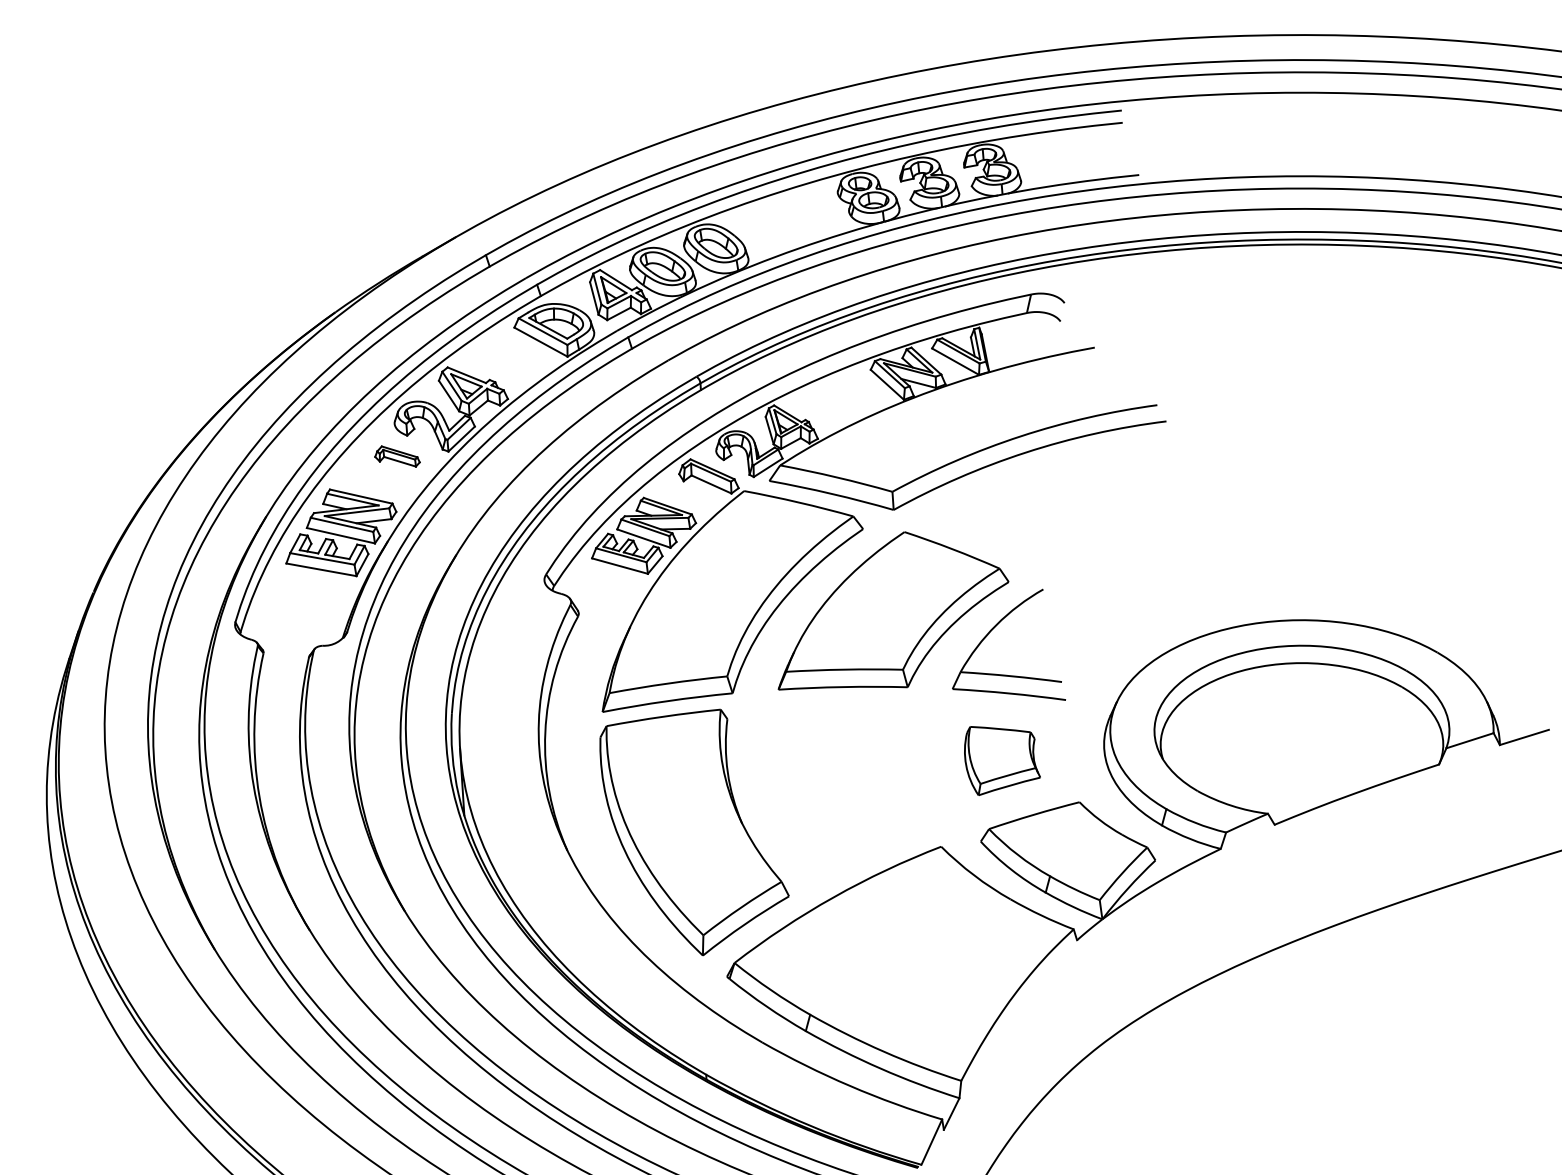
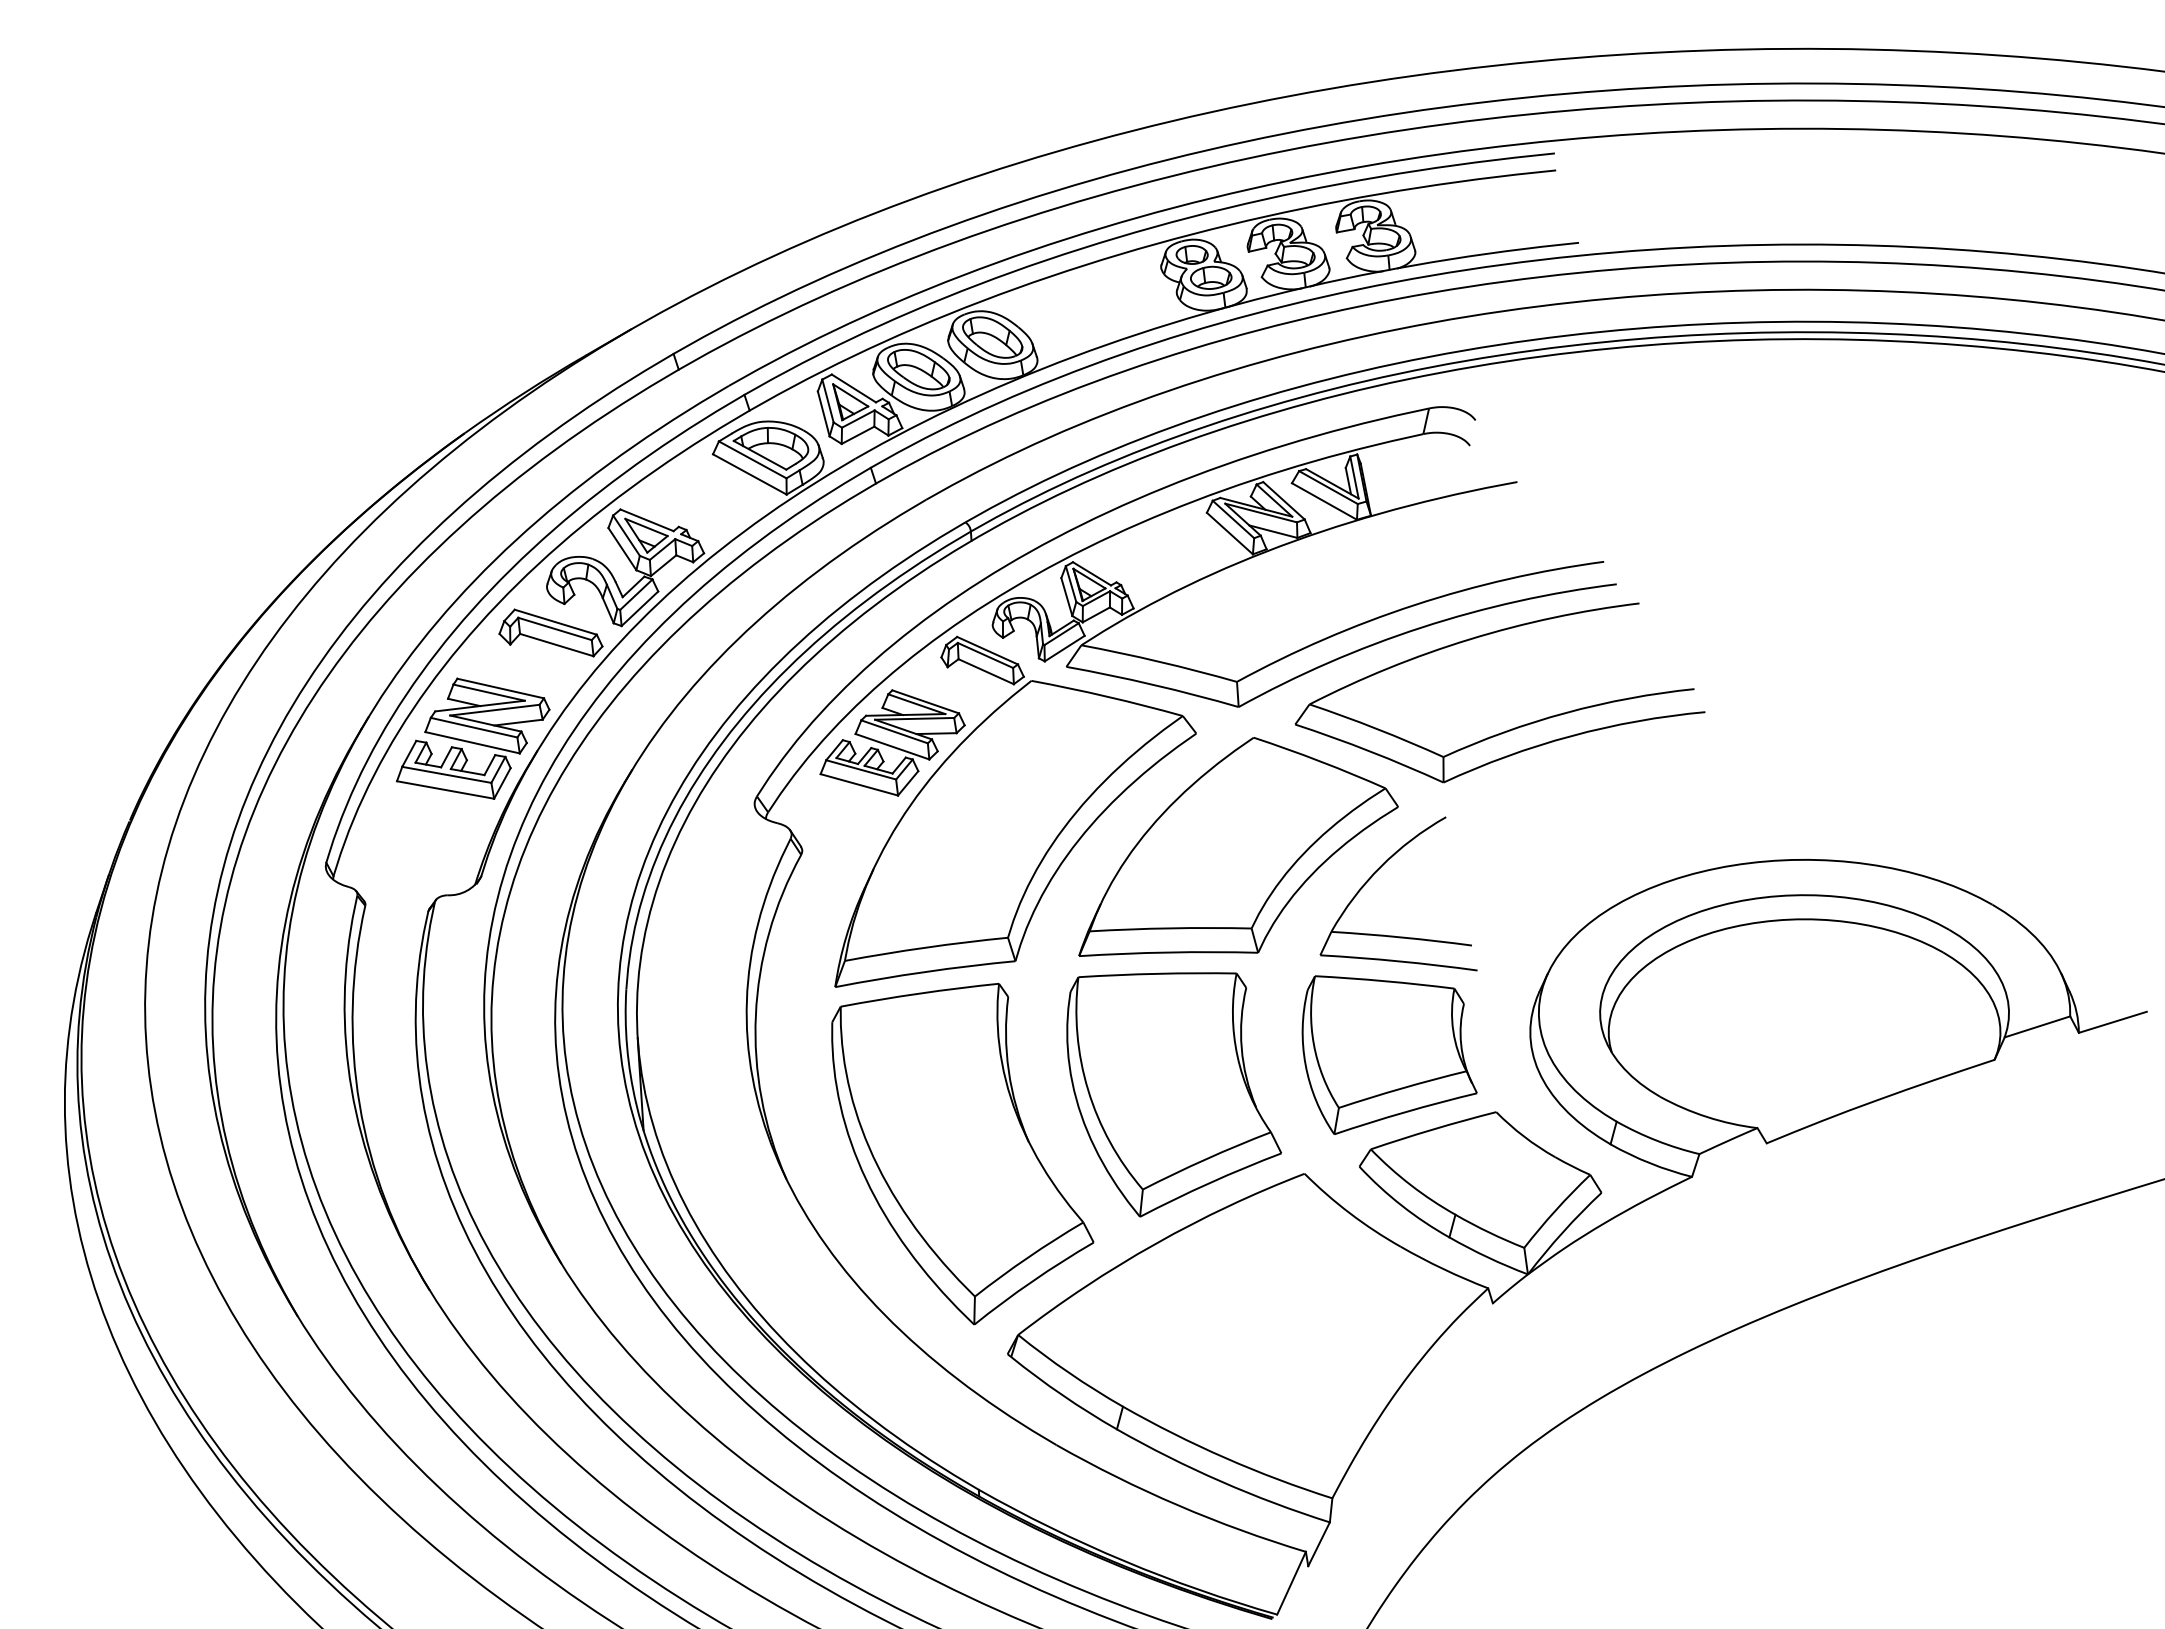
part: (397, 456) -> (550, 632), size x1.67
part: (1090, 525) -> (1511, 728), added
part: (1002, 760) -> (1389, 1054), size x1.67
part: (847, 789) -> (1174, 1094), added

